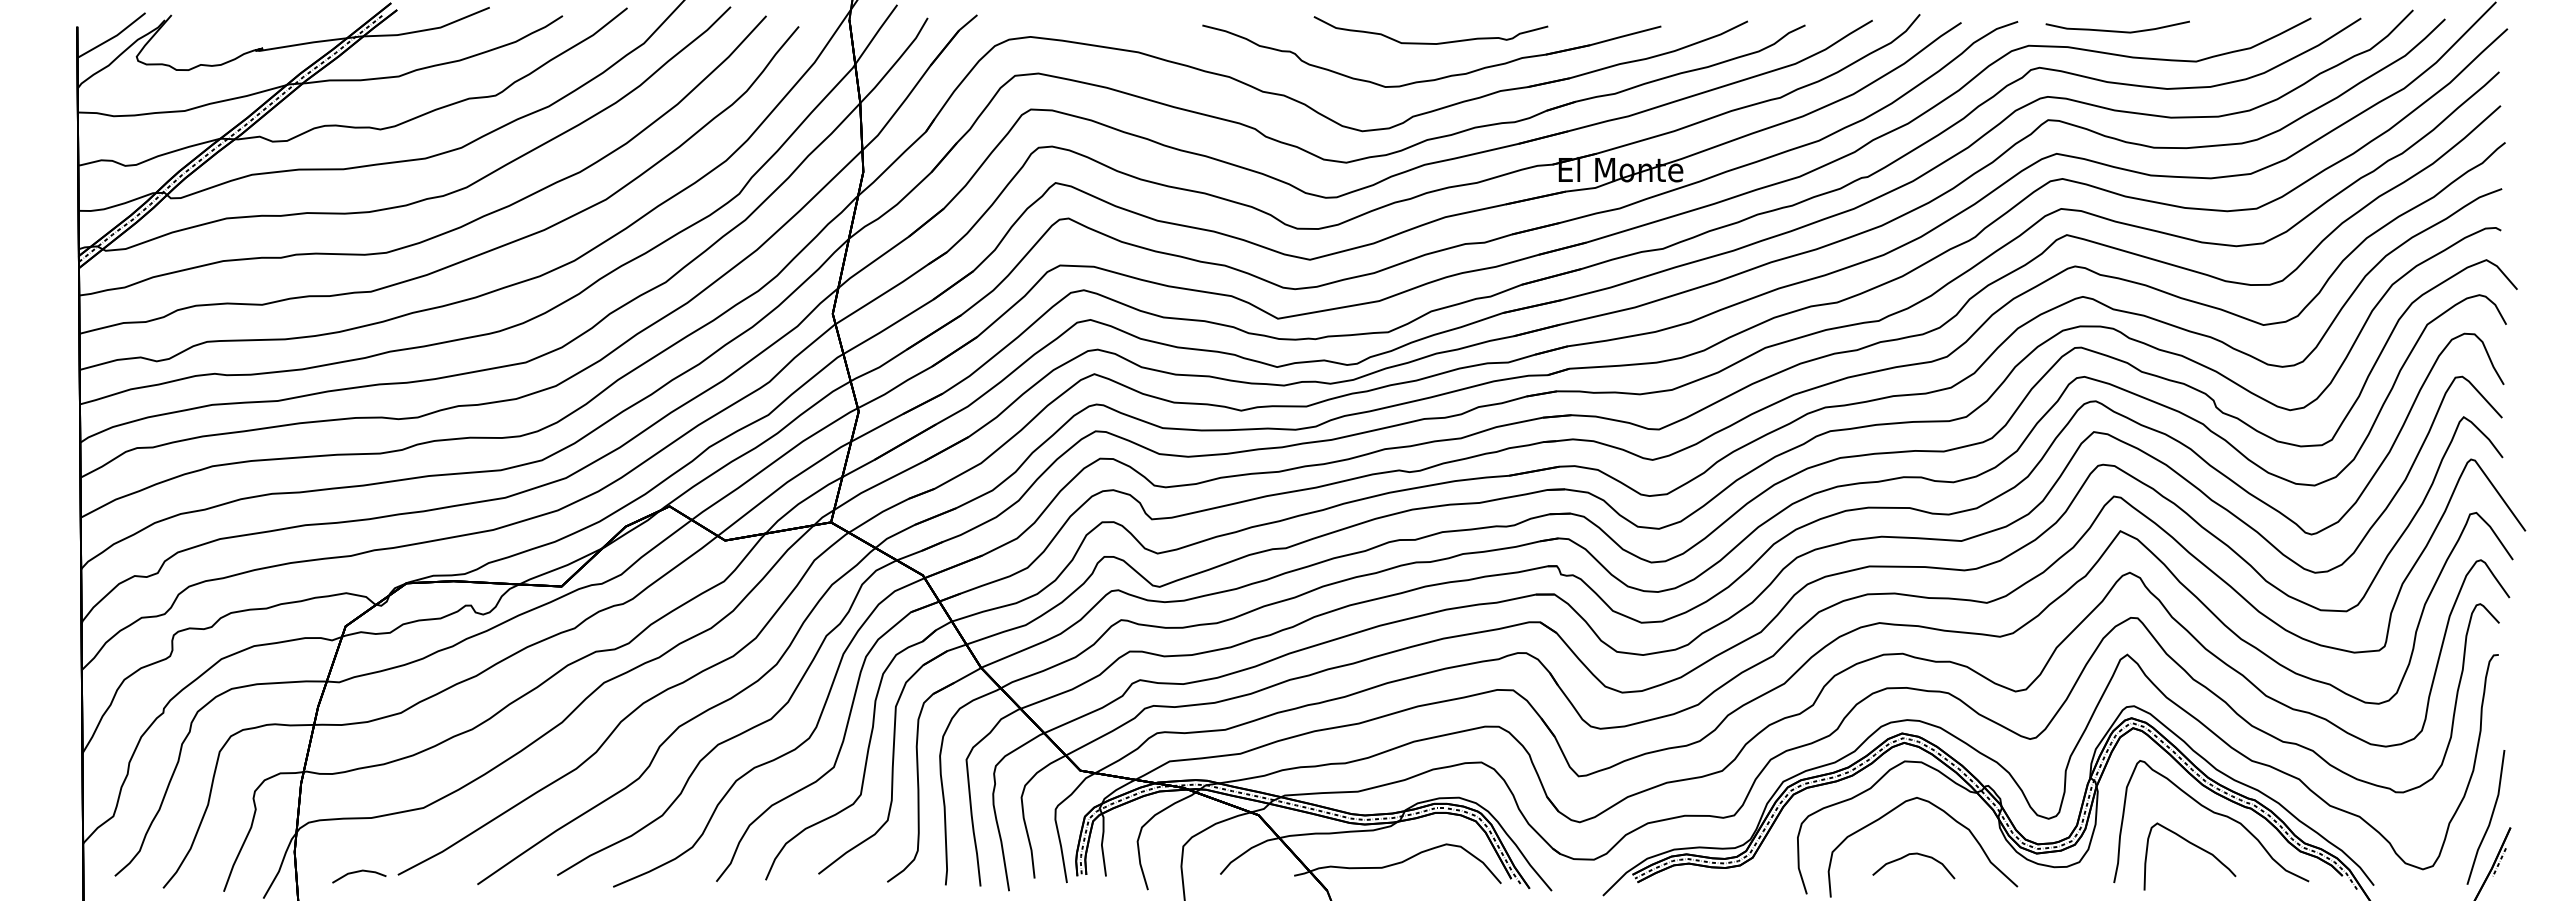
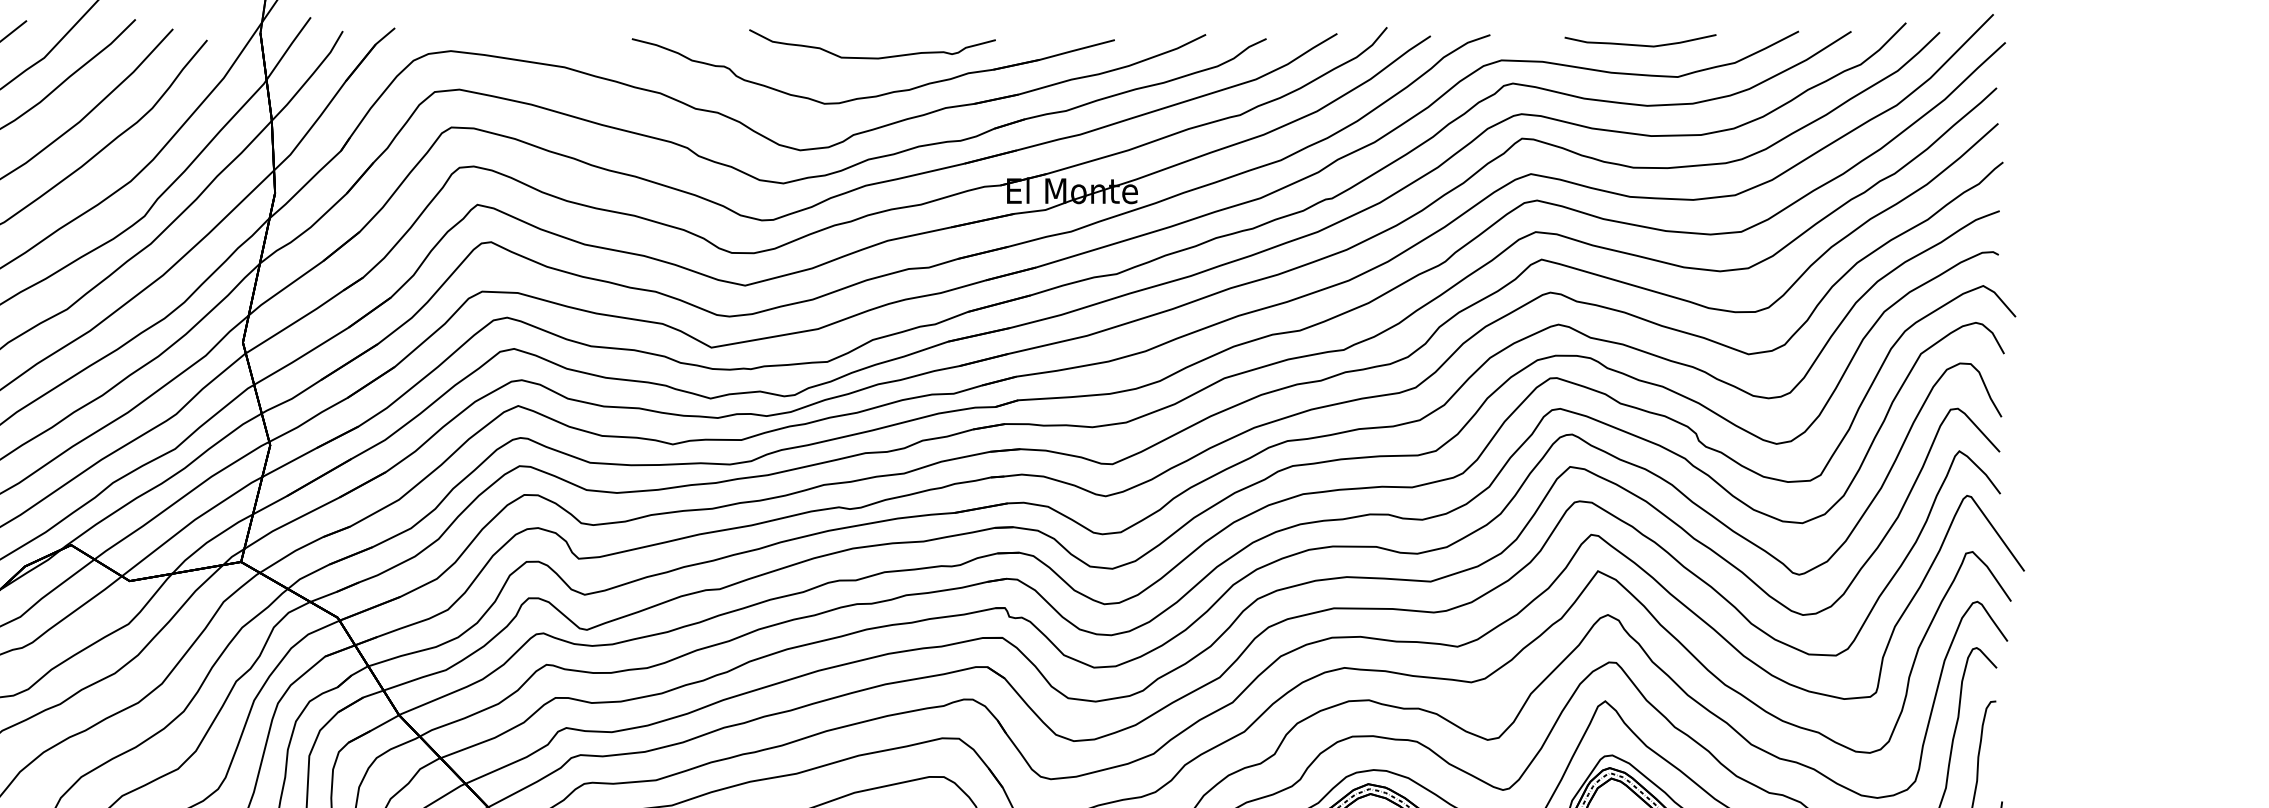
curve: (2117, 30) -> (1640, 44), moved

